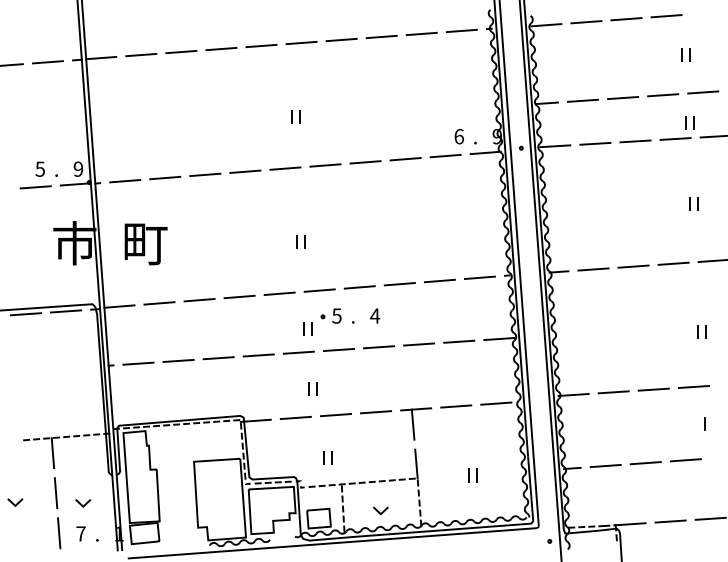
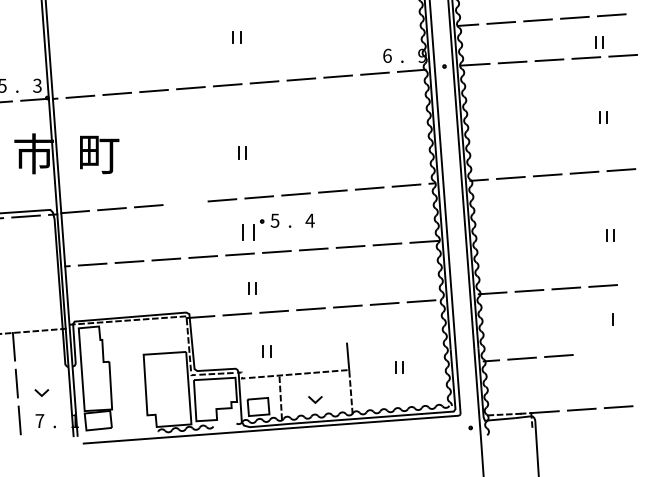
text: (78, 169) -> (37, 86), 9 -> 3
line: (239, 296) -> (185, 202), removed
part: (307, 328) -> (247, 232), size x1.4
line: (412, 424) -> (344, 320), removed
line: (685, 460) -> (595, 353), removed

